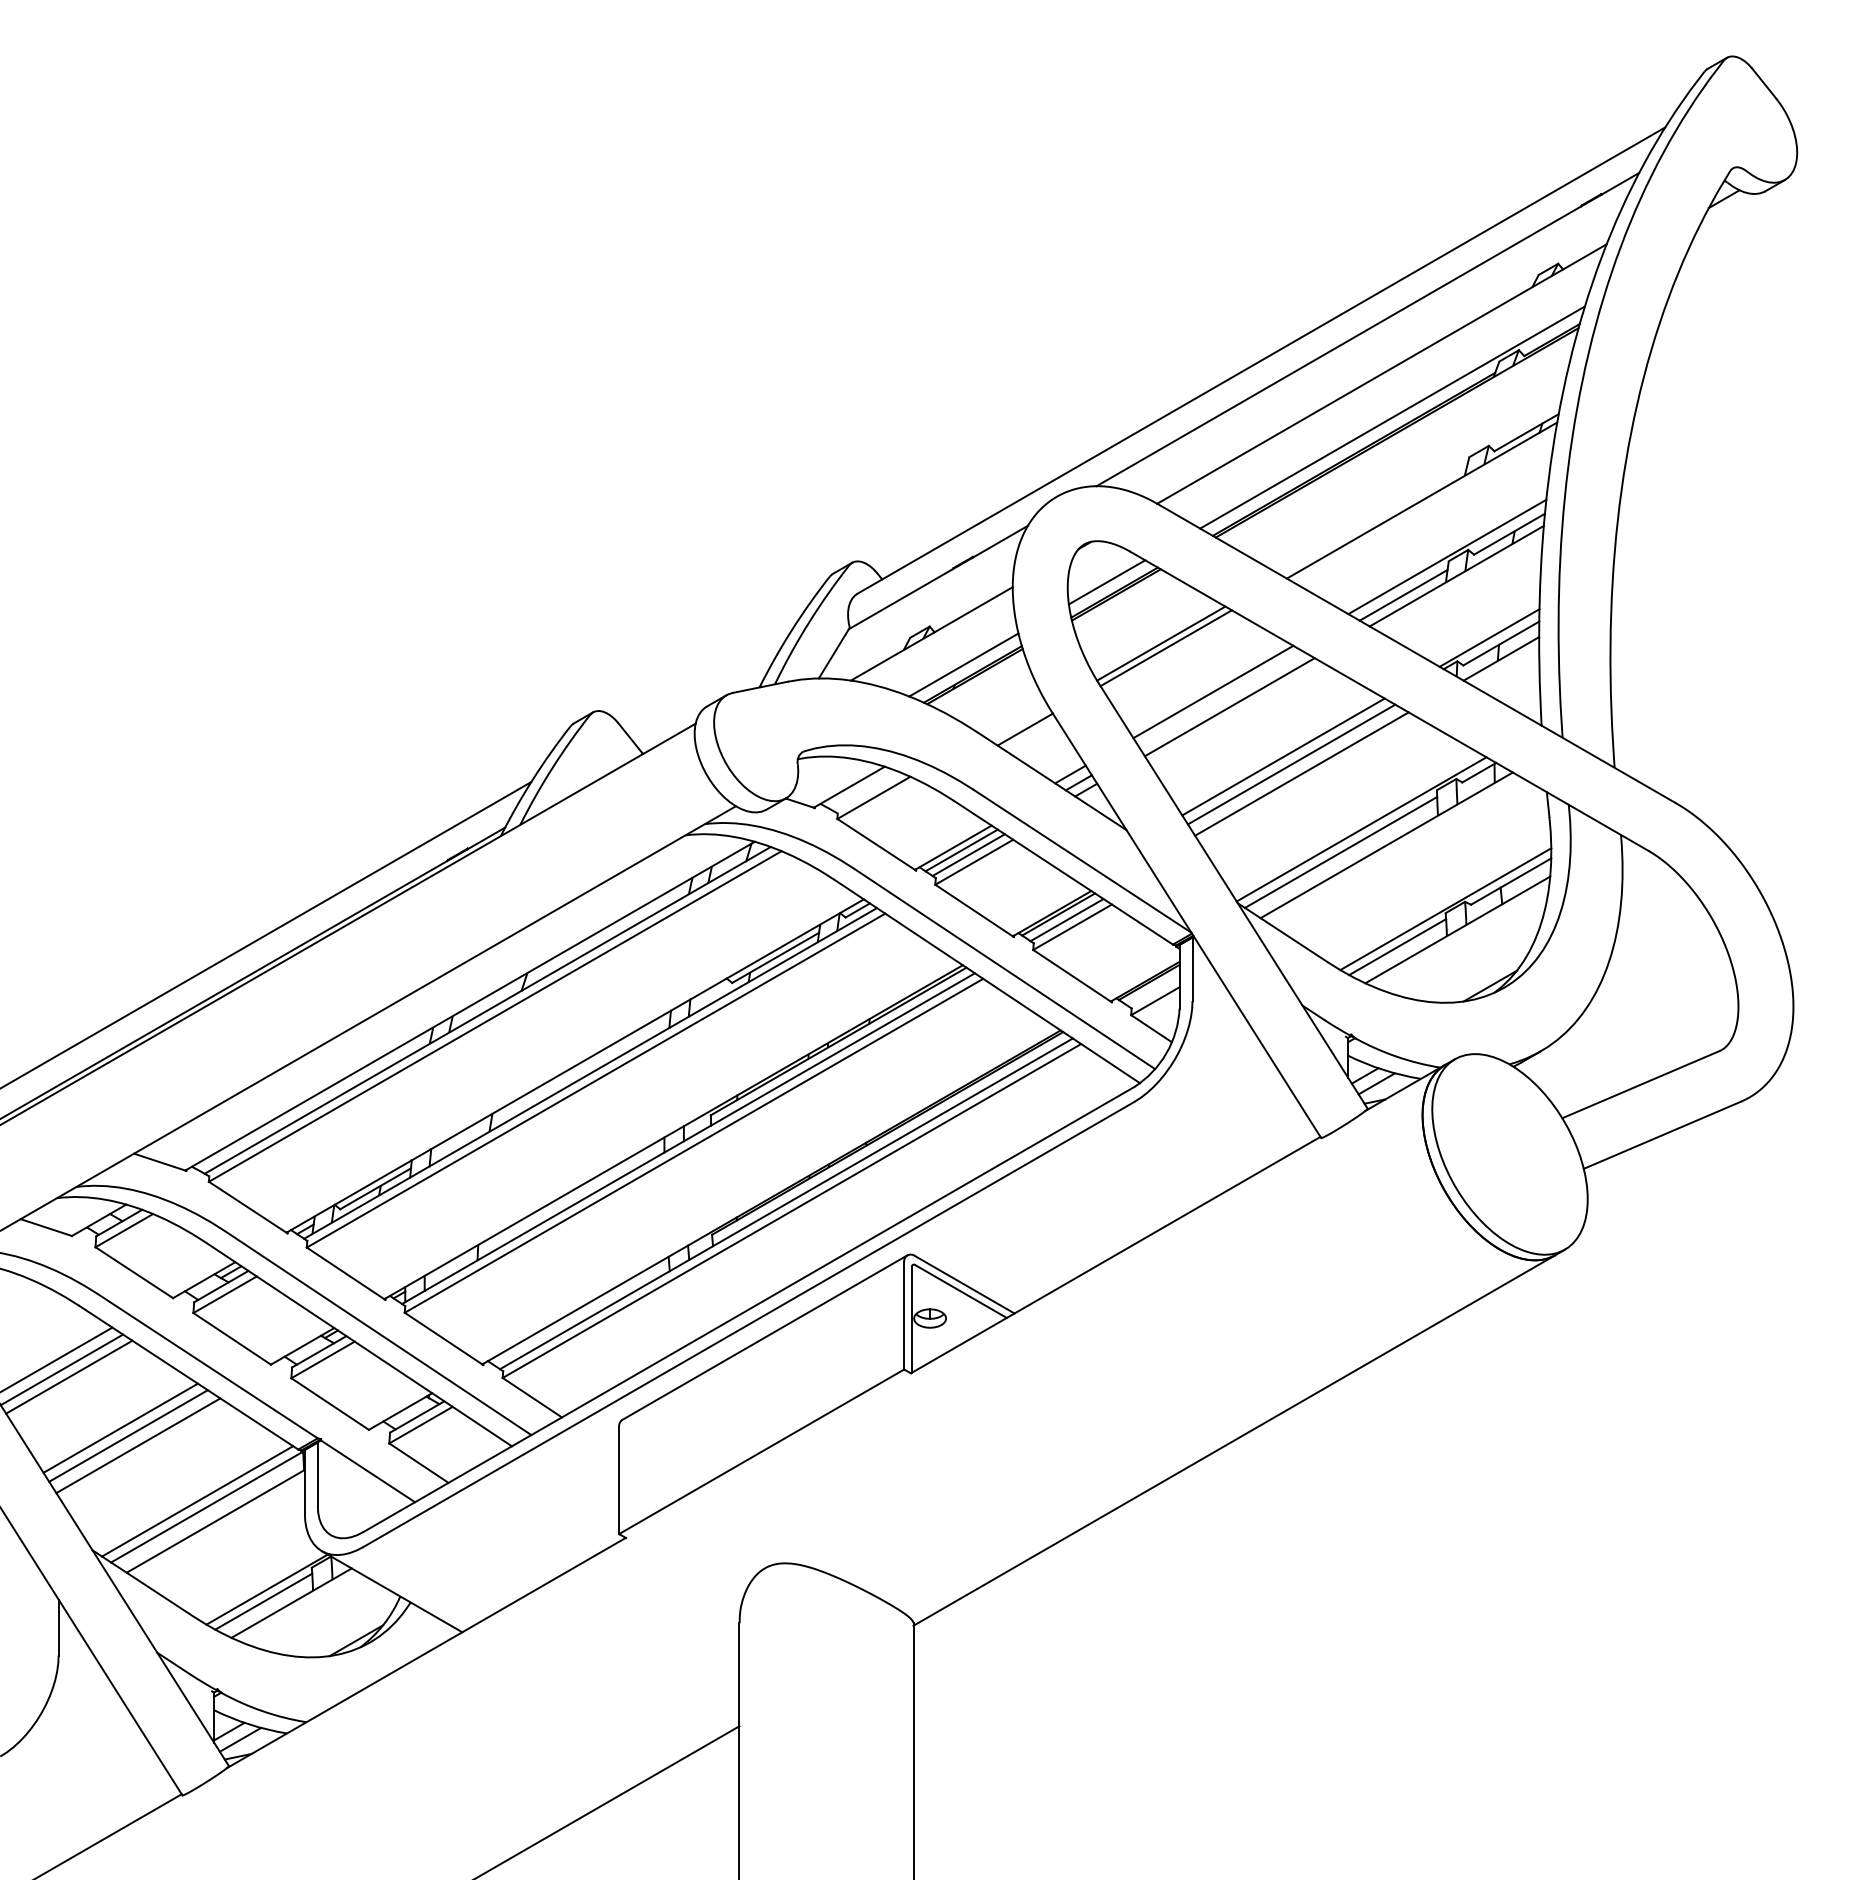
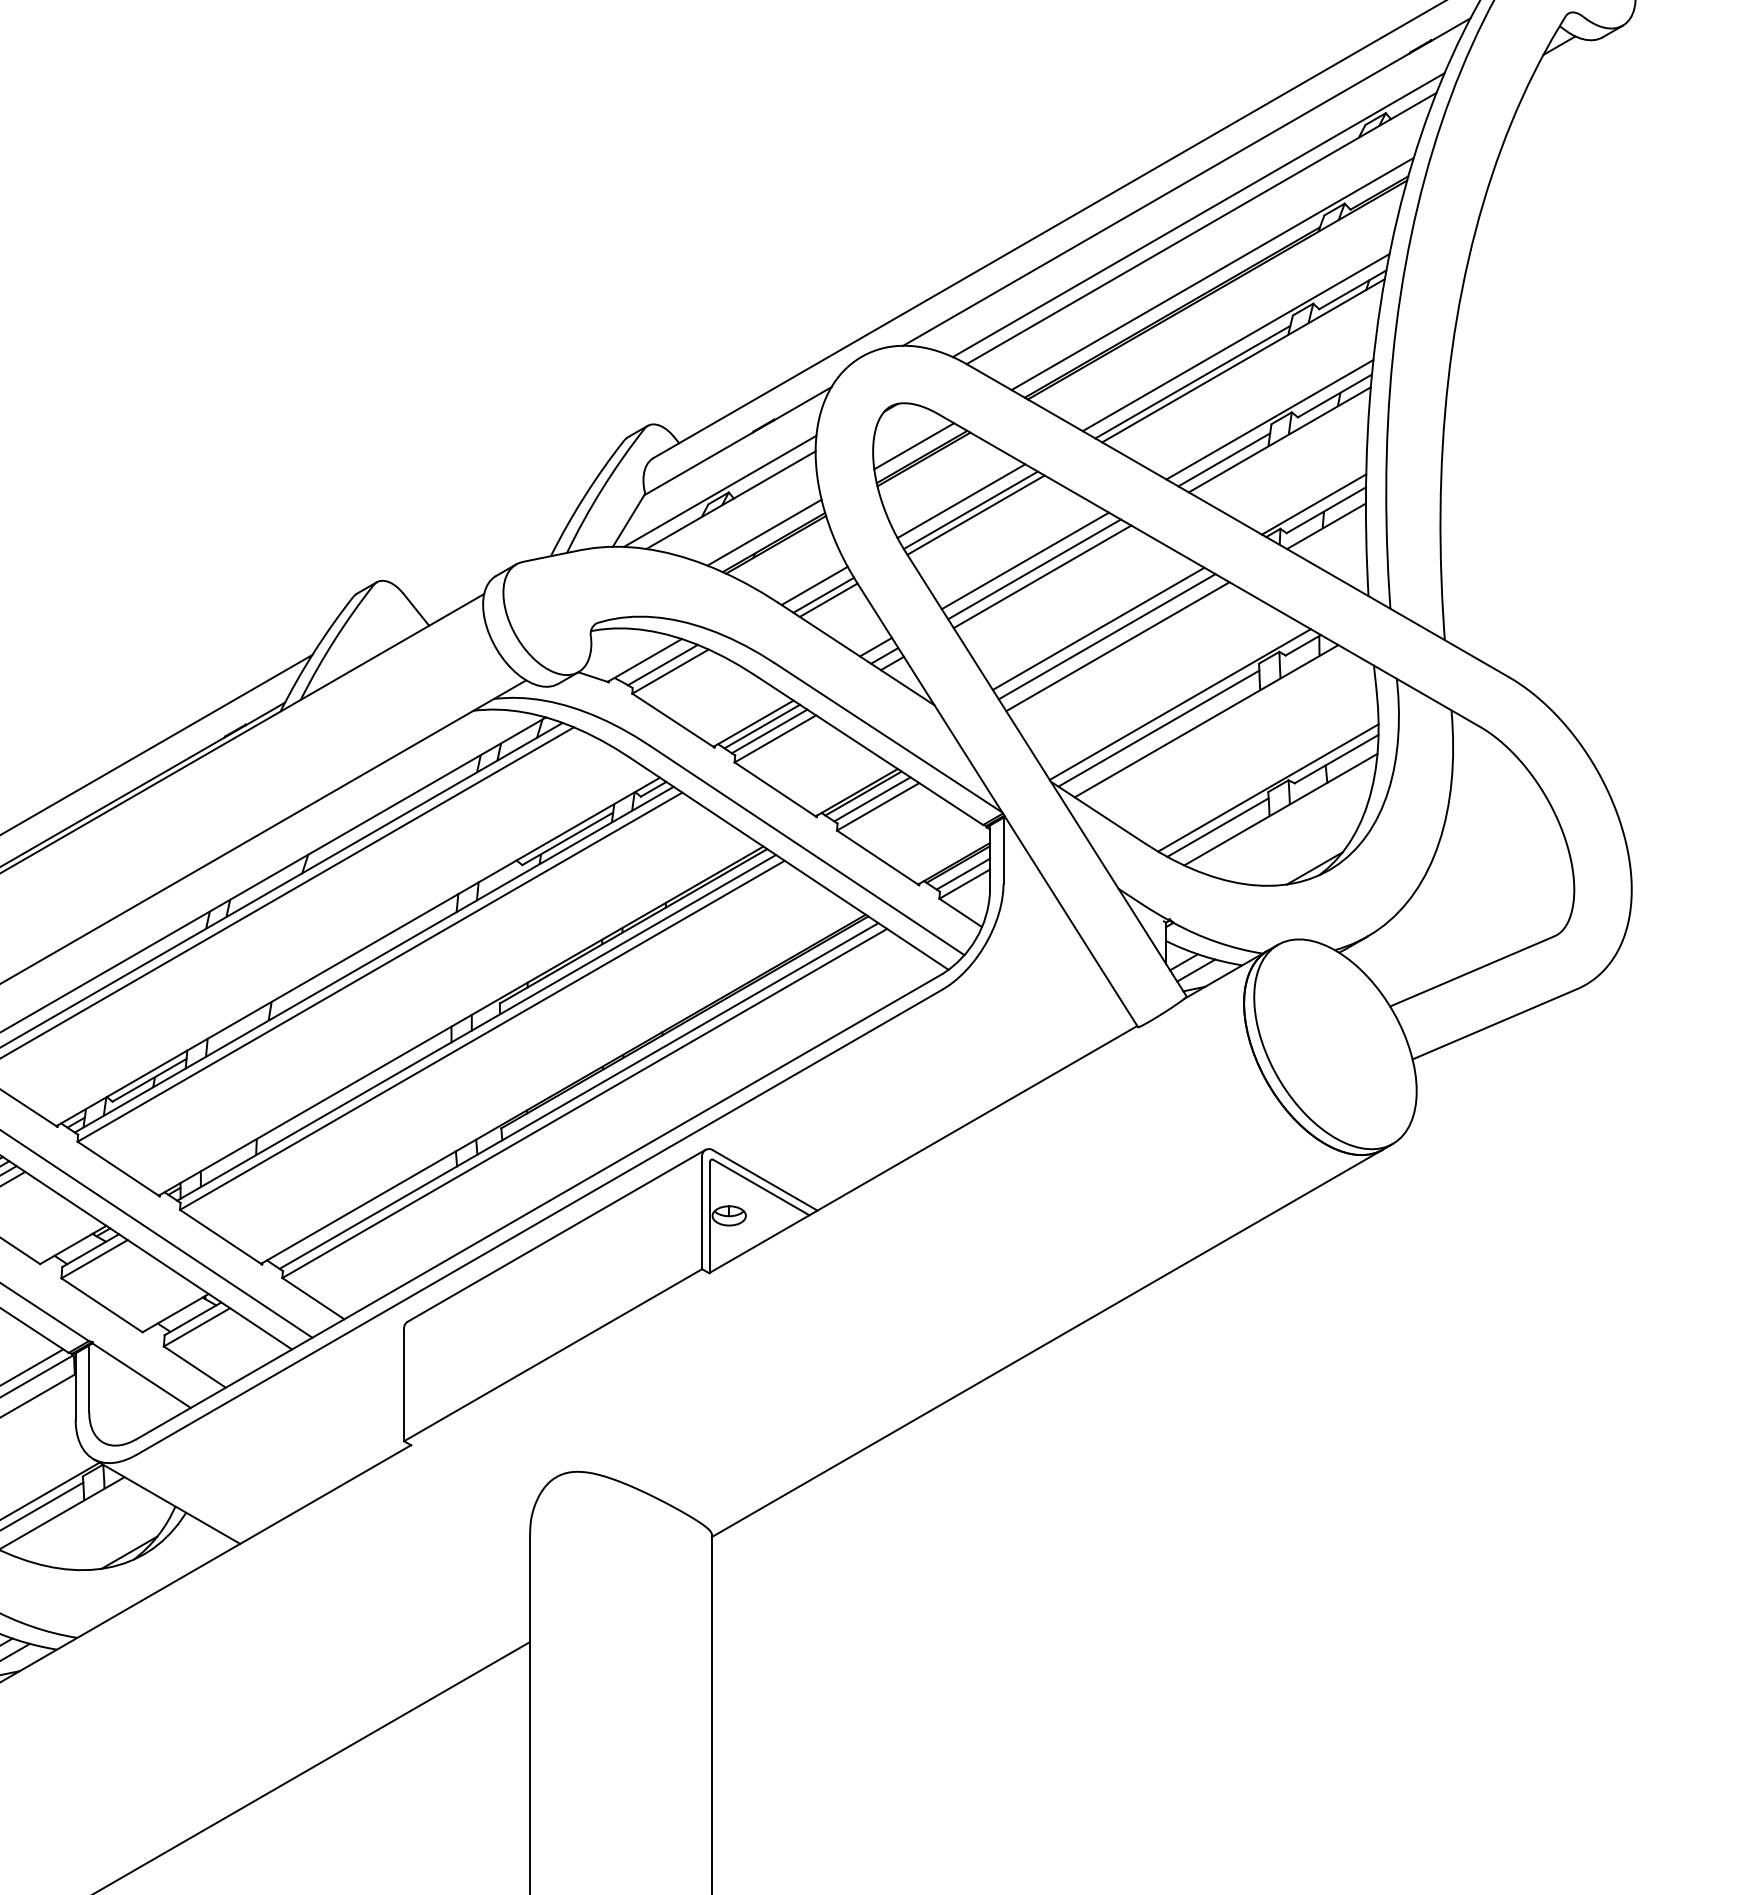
line: (1378, 361) -> (1197, 215), added
line: (1414, 482) -> (1235, 341), added
line: (1373, 520) -> (1192, 381), added
line: (921, 625) -> (720, 491), added
line: (1152, 634) -> (961, 500), added
line: (1221, 699) -> (1033, 568), added
line: (1011, 715) -> (814, 585), added
line: (1020, 724) -> (823, 594), added
line: (866, 791) -> (662, 664), added
line: (1153, 991) -> (962, 874), added

